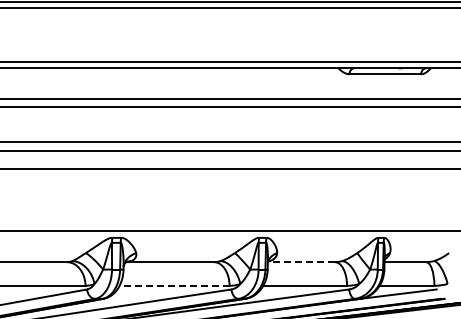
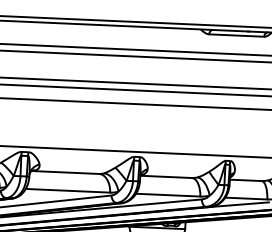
line: (301, 262) -> (166, 177), dashed -> solid
line: (174, 285) -> (67, 190), dashed -> solid

